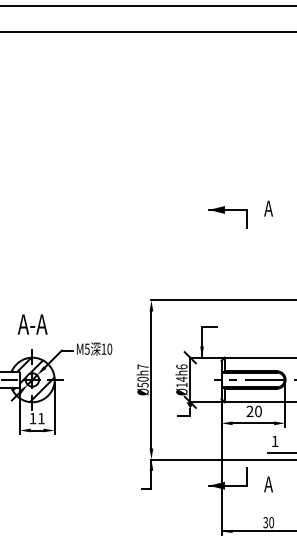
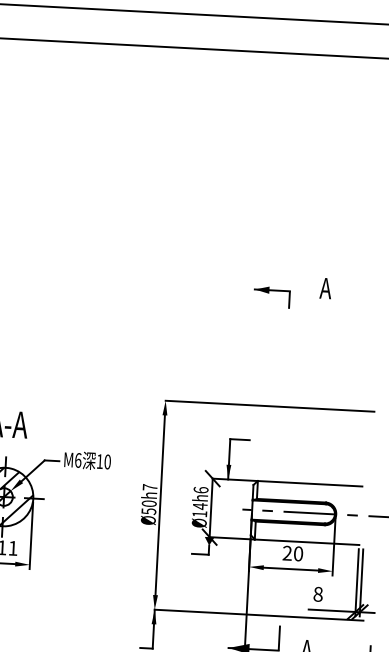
part: (227, 217) -> (271, 297), size x0.7
text: (86, 348) -> (77, 459), M5 -> M6
text: (274, 441) -> (317, 594), 1 -> 8

